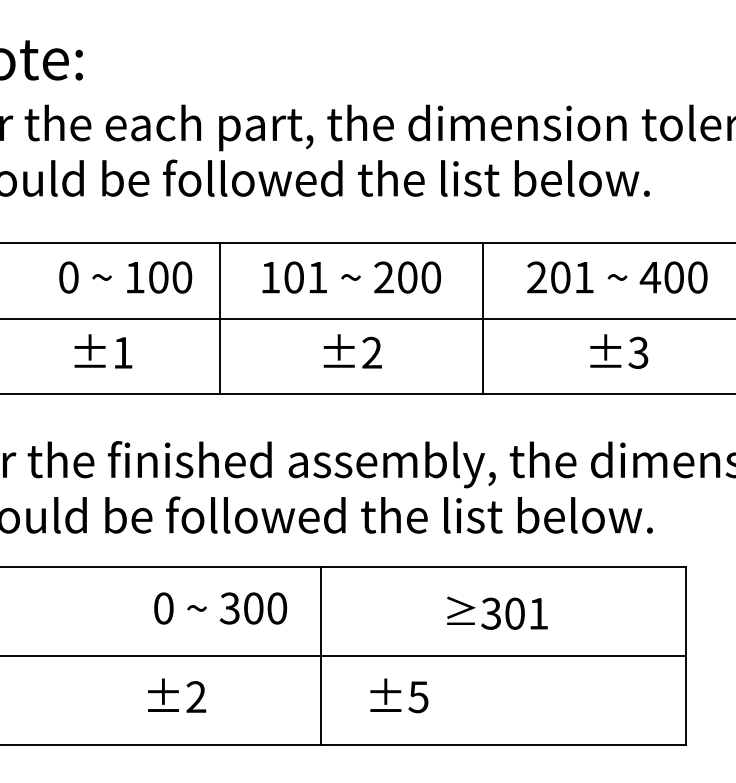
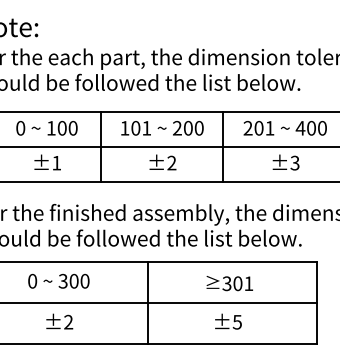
text: (124, 277) -> (46, 128), moved
text: (219, 608) -> (58, 281), moved
text: (176, 695) -> (59, 321), moved
text: (399, 695) -> (228, 321), moved

